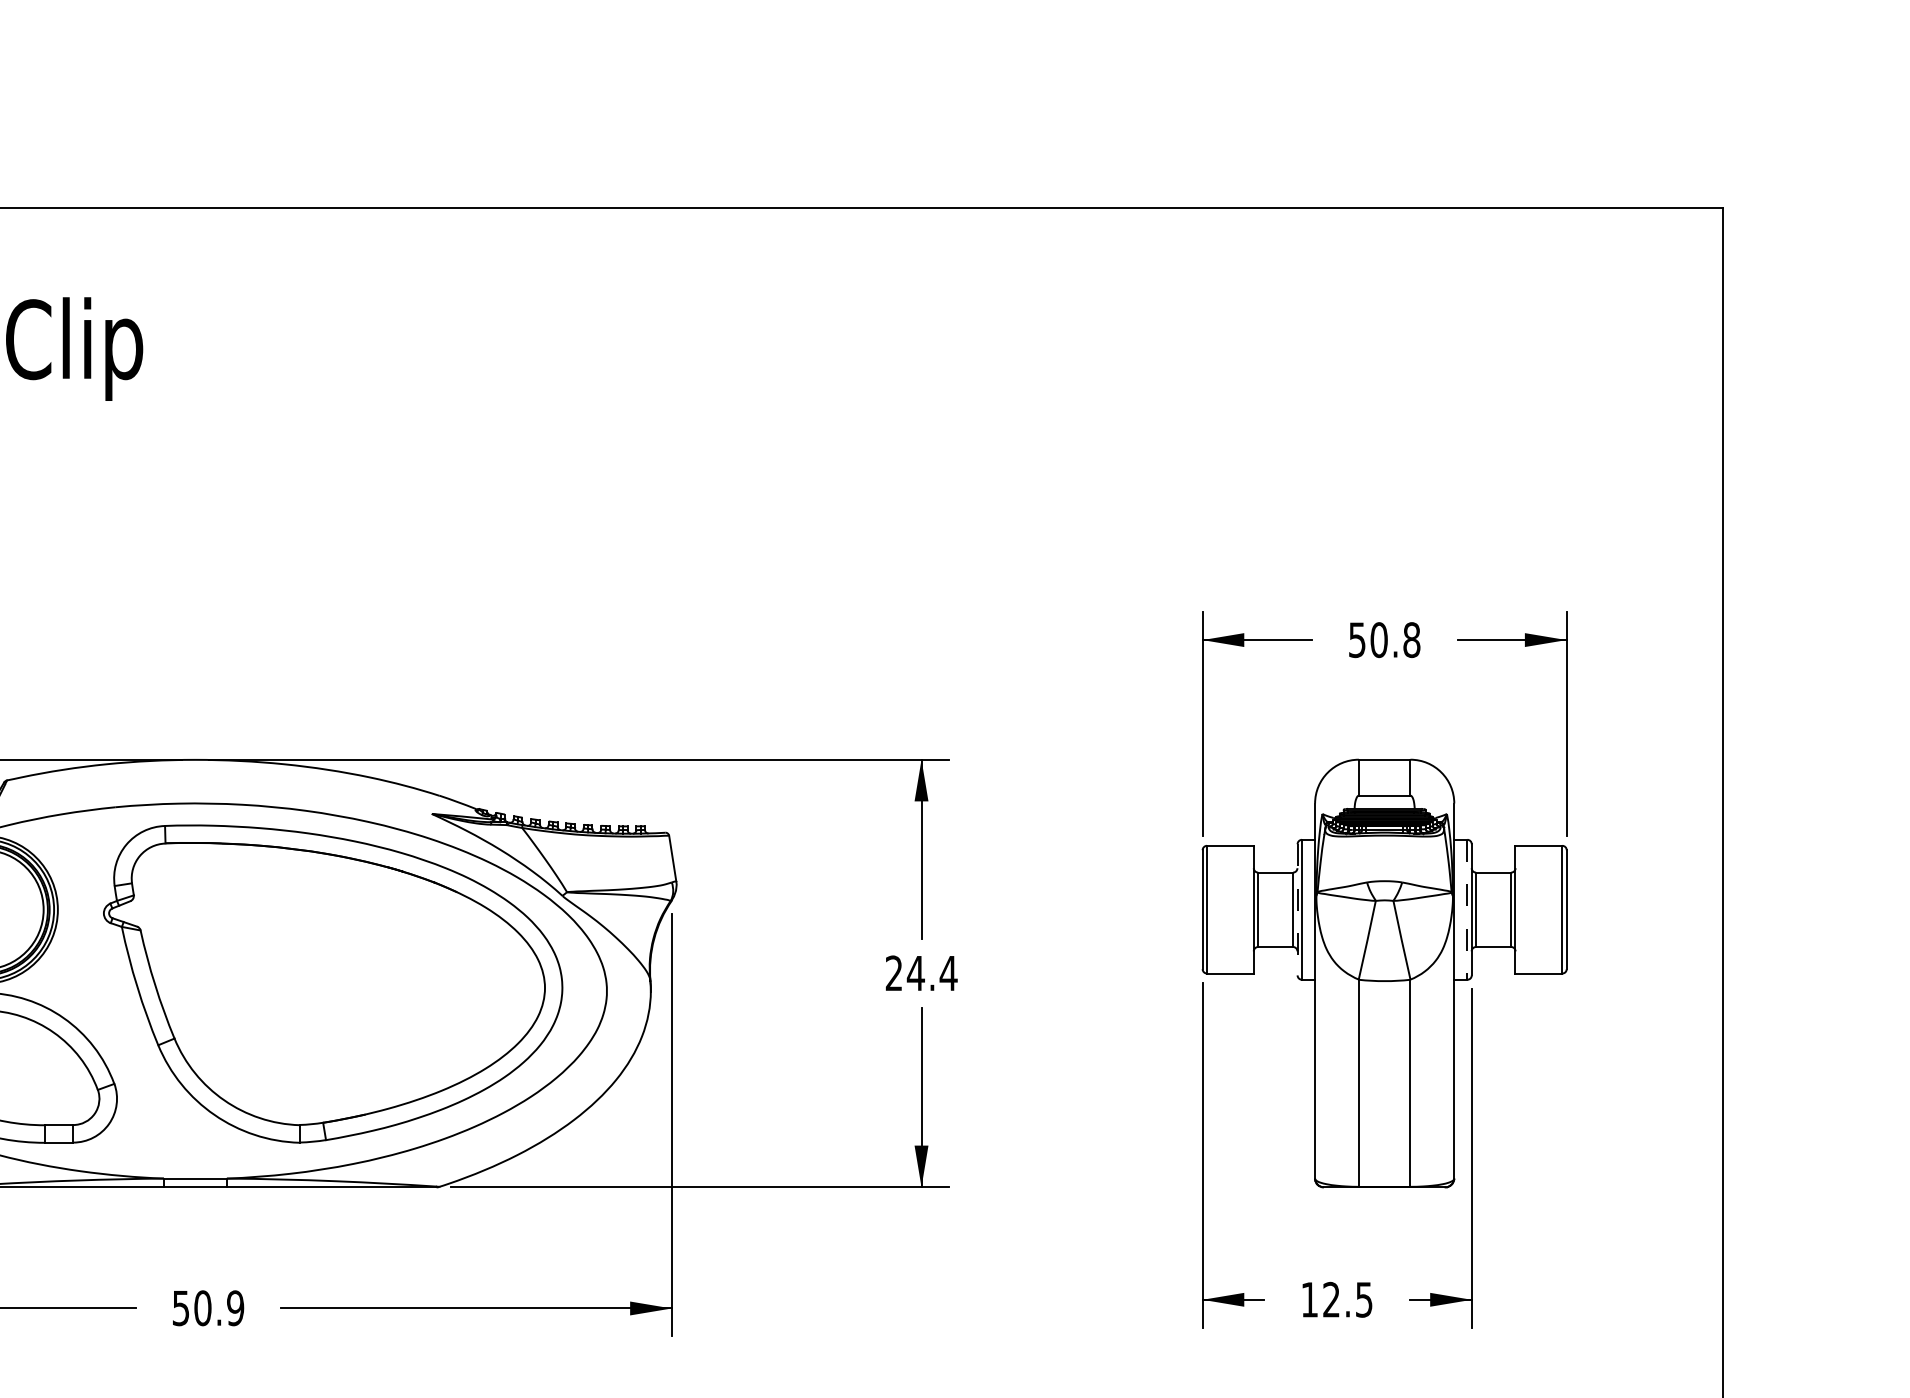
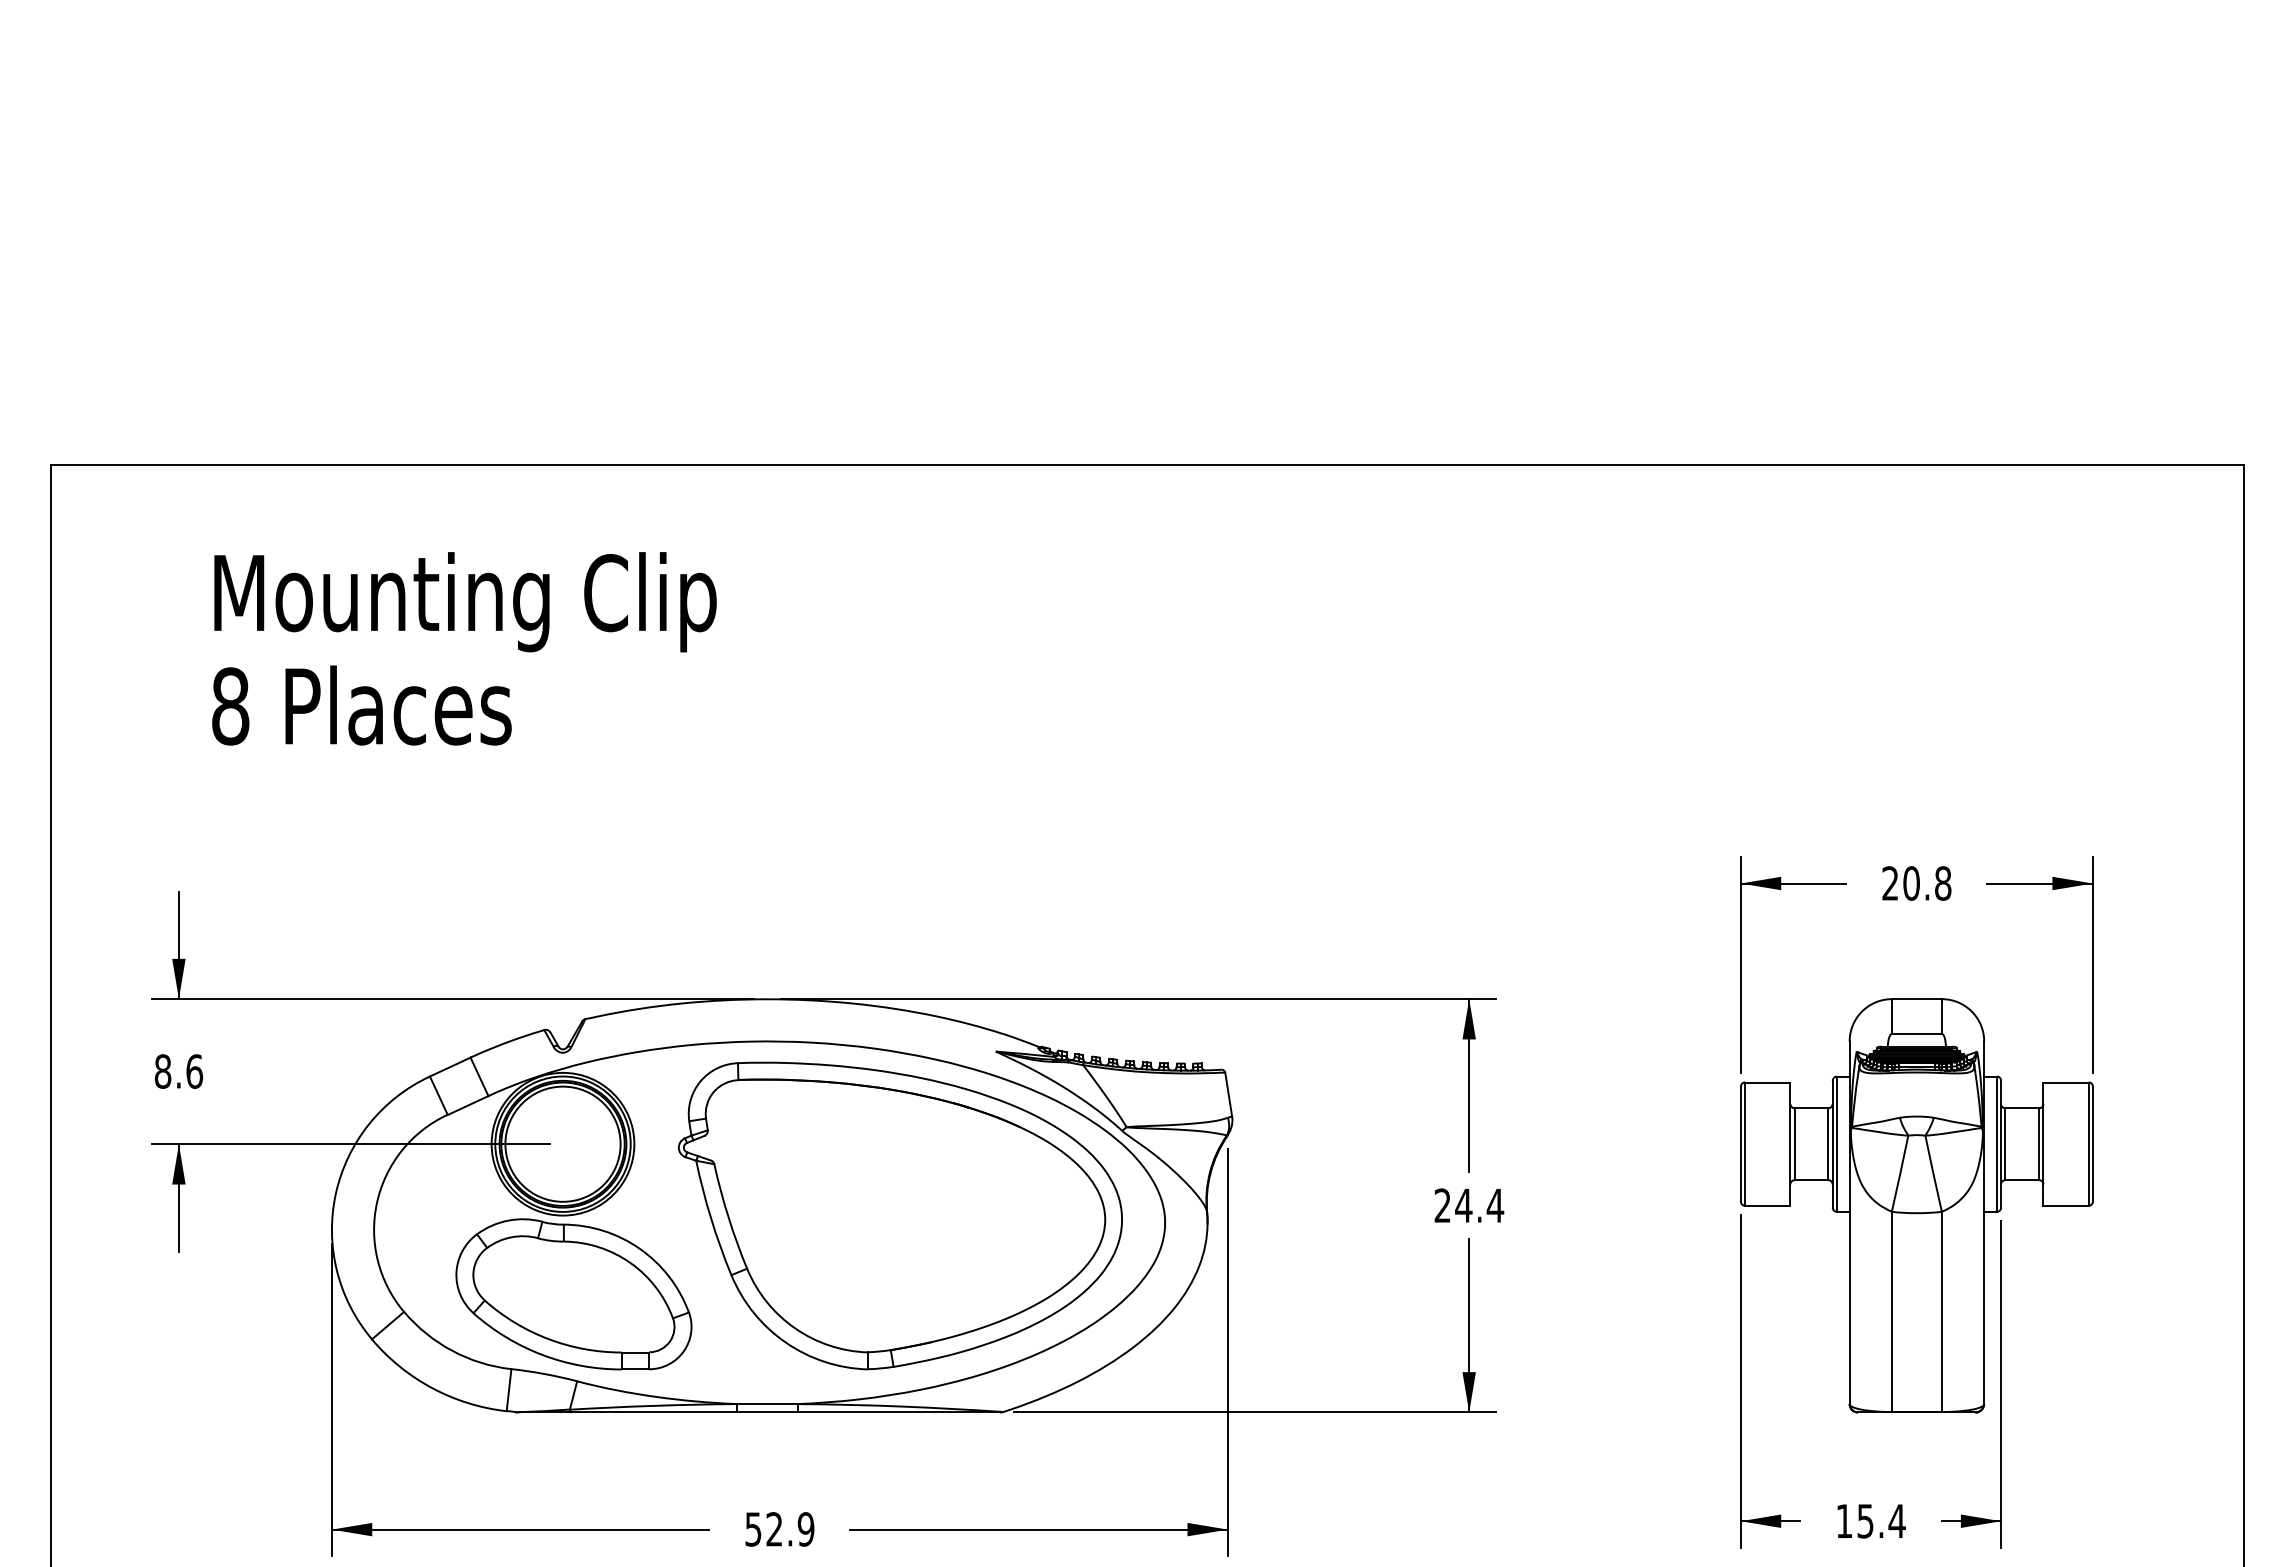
text: (1357, 640) -> (1890, 883), 50.8 -> 20.8
line: (1297, 910) -> (1832, 1144), dashed -> solid
line: (1467, 910) -> (1996, 1144), dashed -> solid
text: (1348, 1299) -> (1881, 1520), 12.5 -> 15.4
text: (202, 1308) -> (774, 1529), 50.9 -> 52.9

